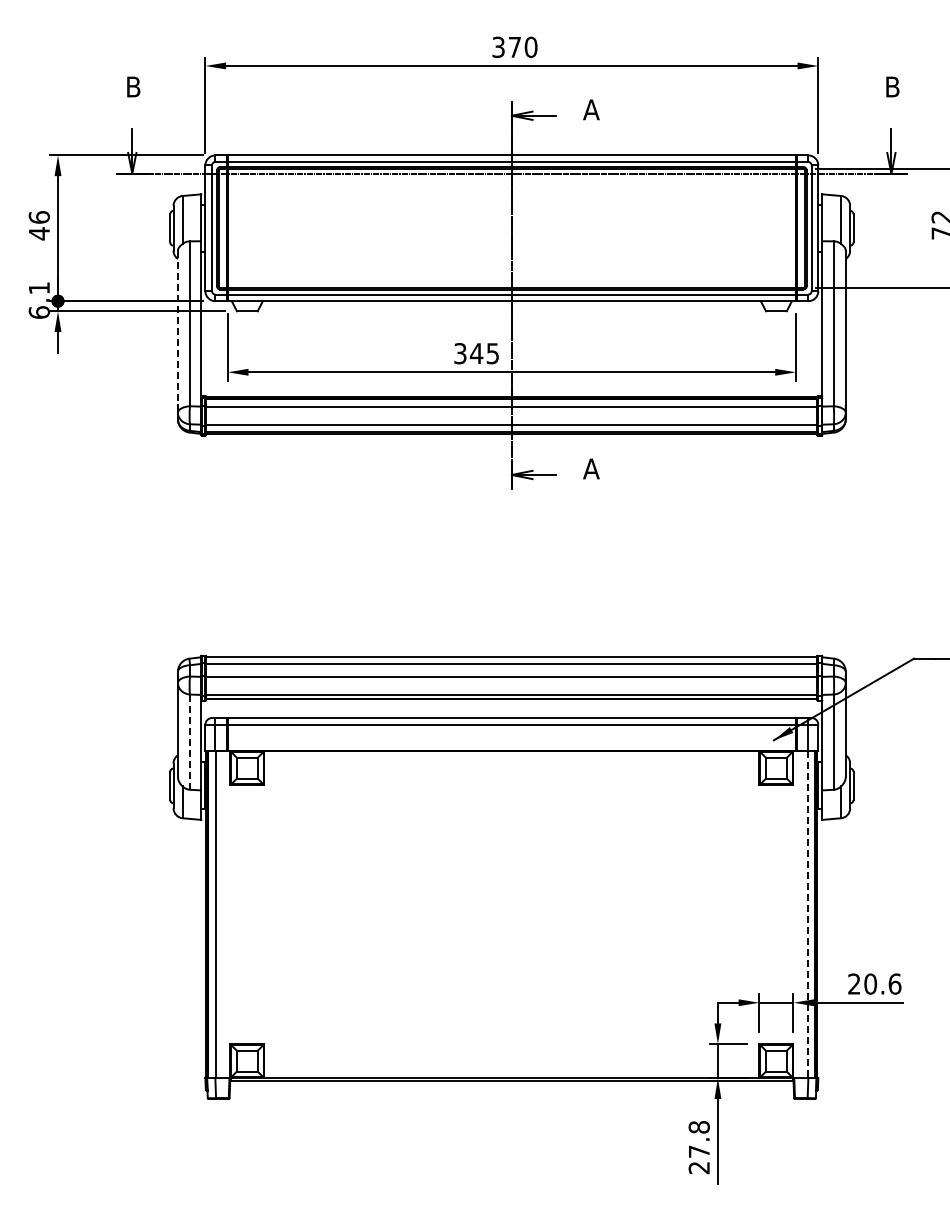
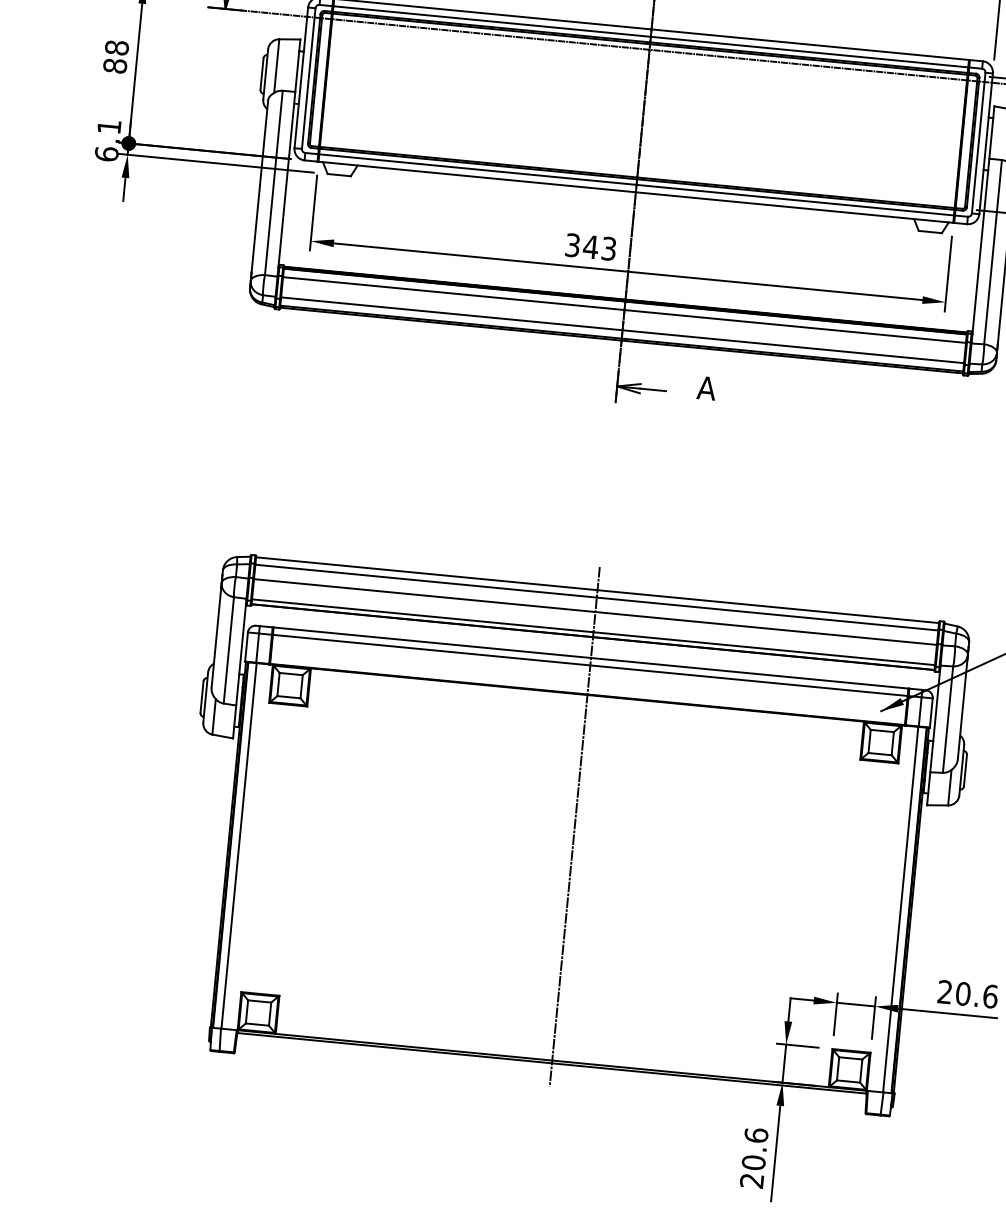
text: (39, 225) -> (116, 56), 46 -> 88
line: (177, 327) -> (259, 185), dashed -> solid
text: (492, 353) -> (608, 248), 345 -> 343
line: (190, 742) -> (229, 650), dashed -> solid
line: (511, 868) -> (574, 826), added
line: (807, 914) -> (900, 909), dashed -> solid
text: (698, 1139) -> (754, 1149), 27.8 -> 20.6

